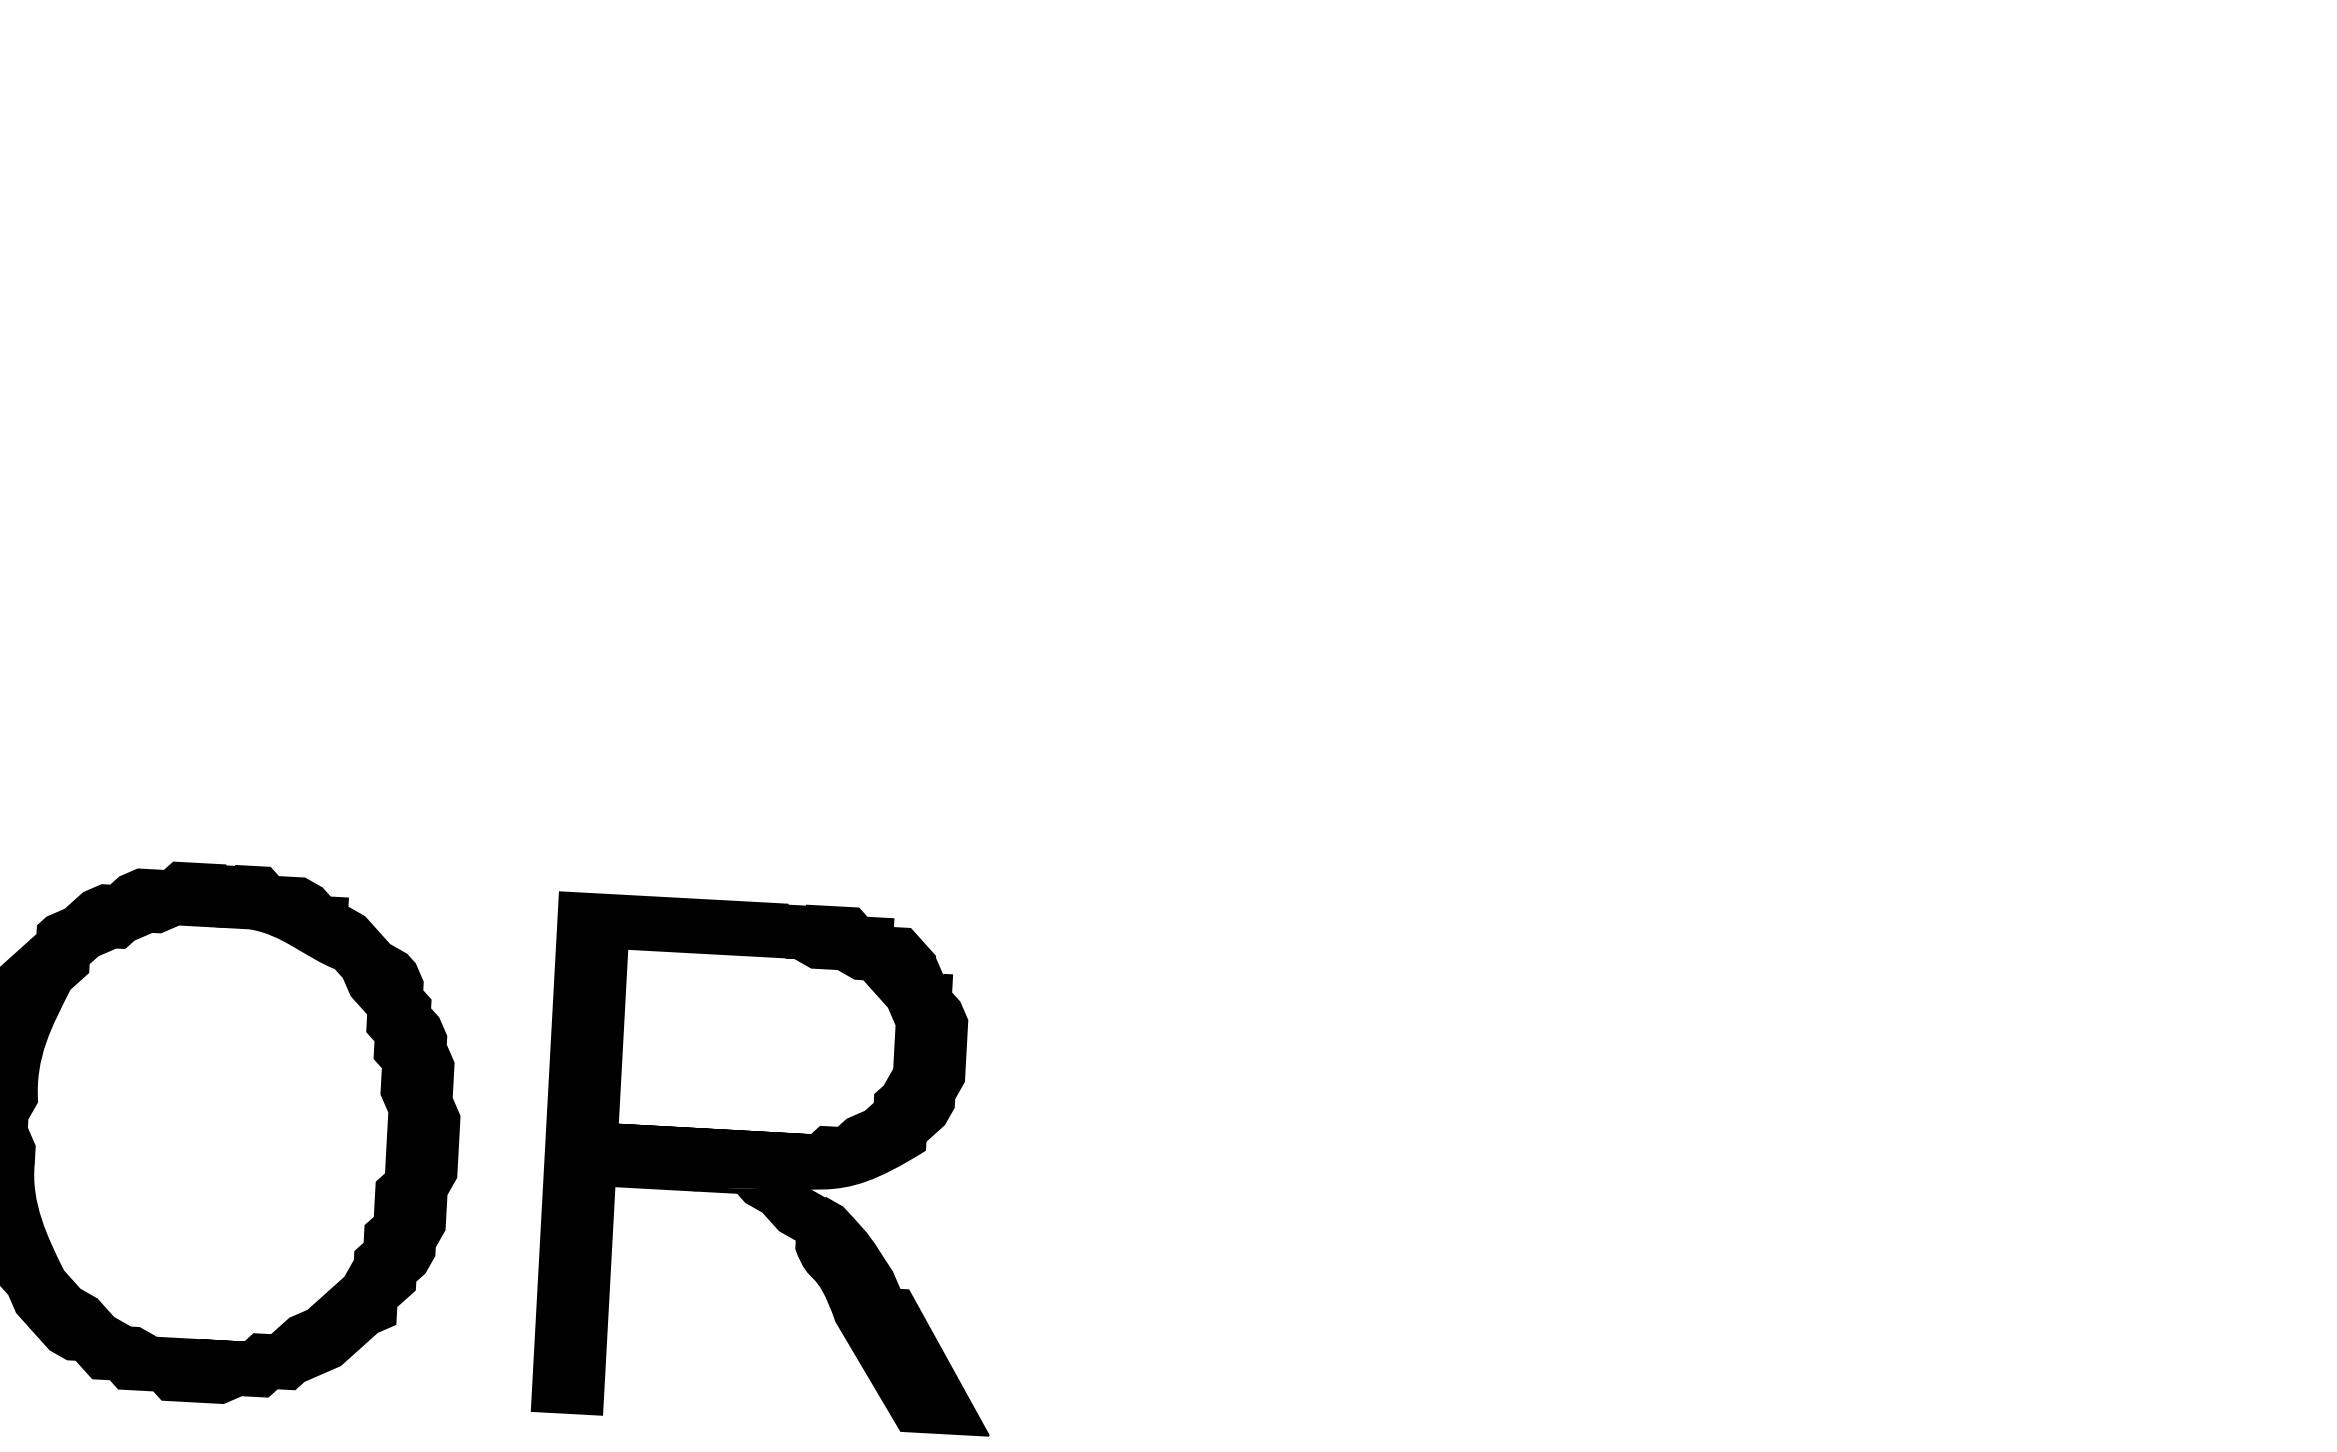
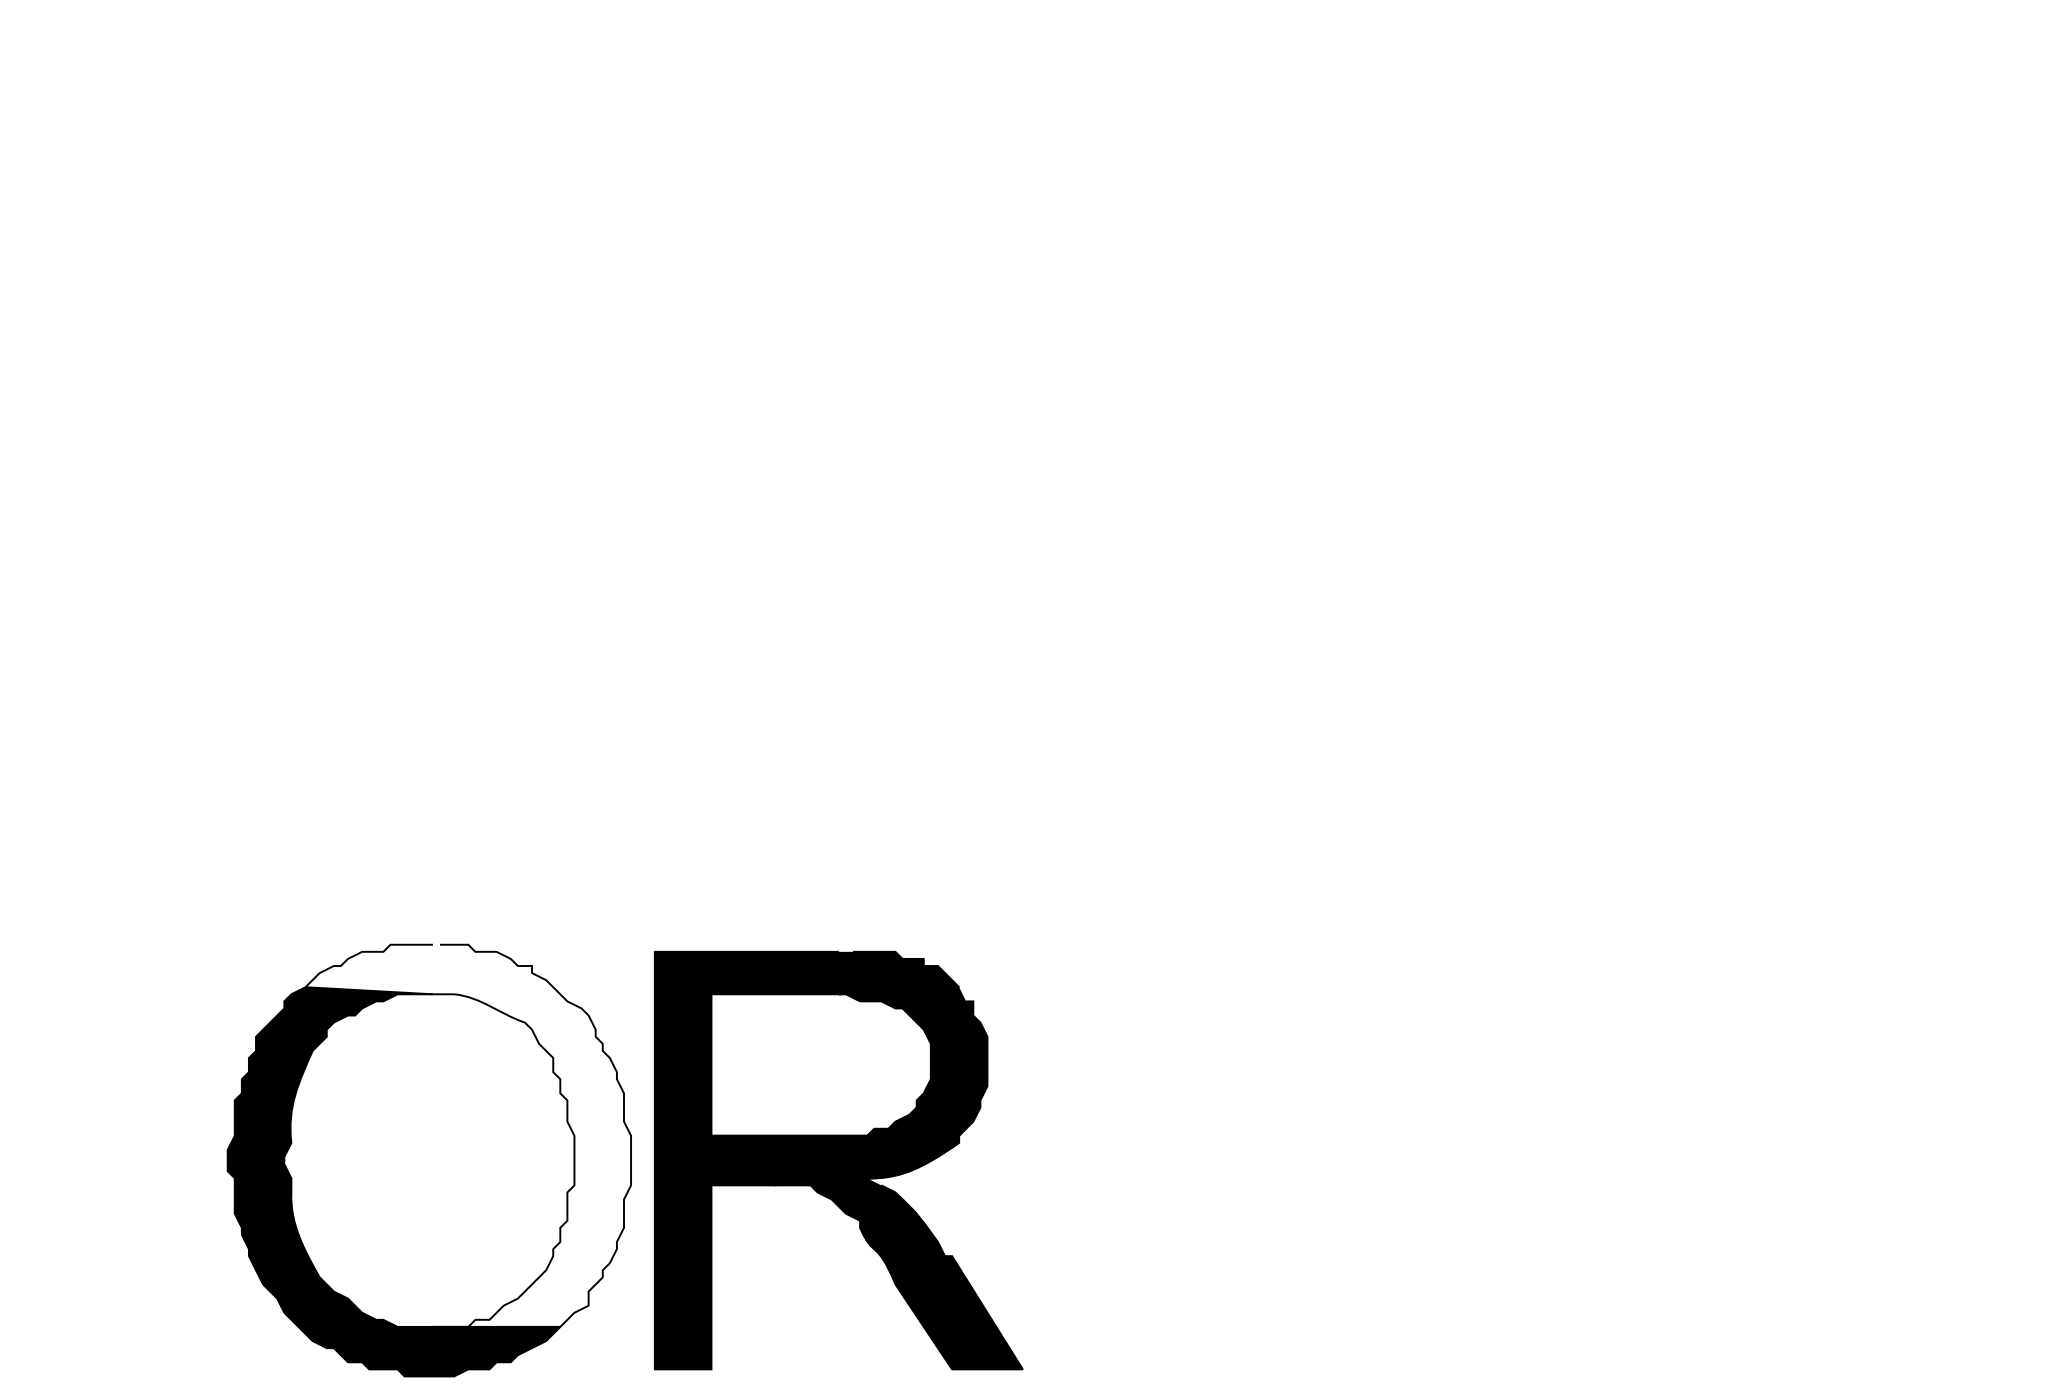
fill: (257, 1104) -> (468, 1135), removed
part: (773, 1163) -> (838, 1160), moved

